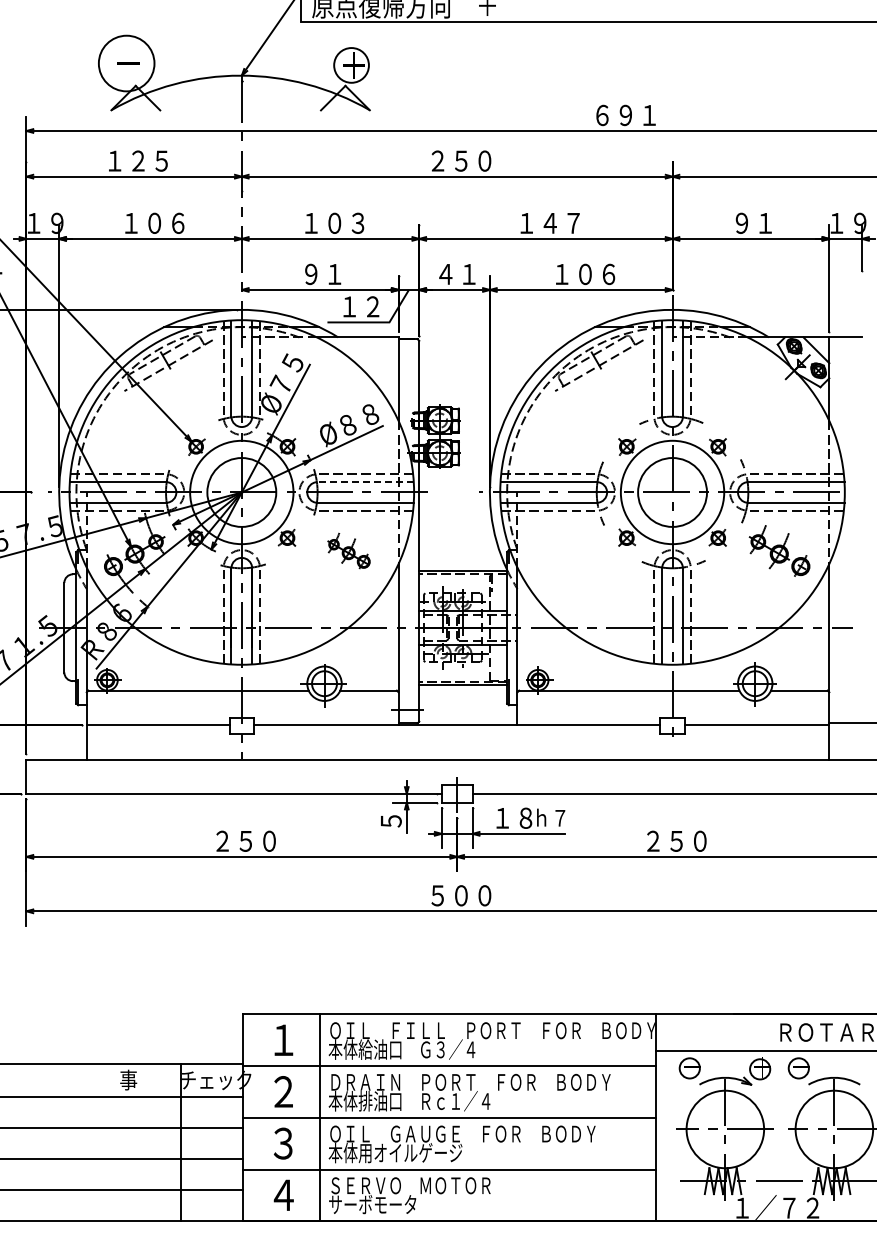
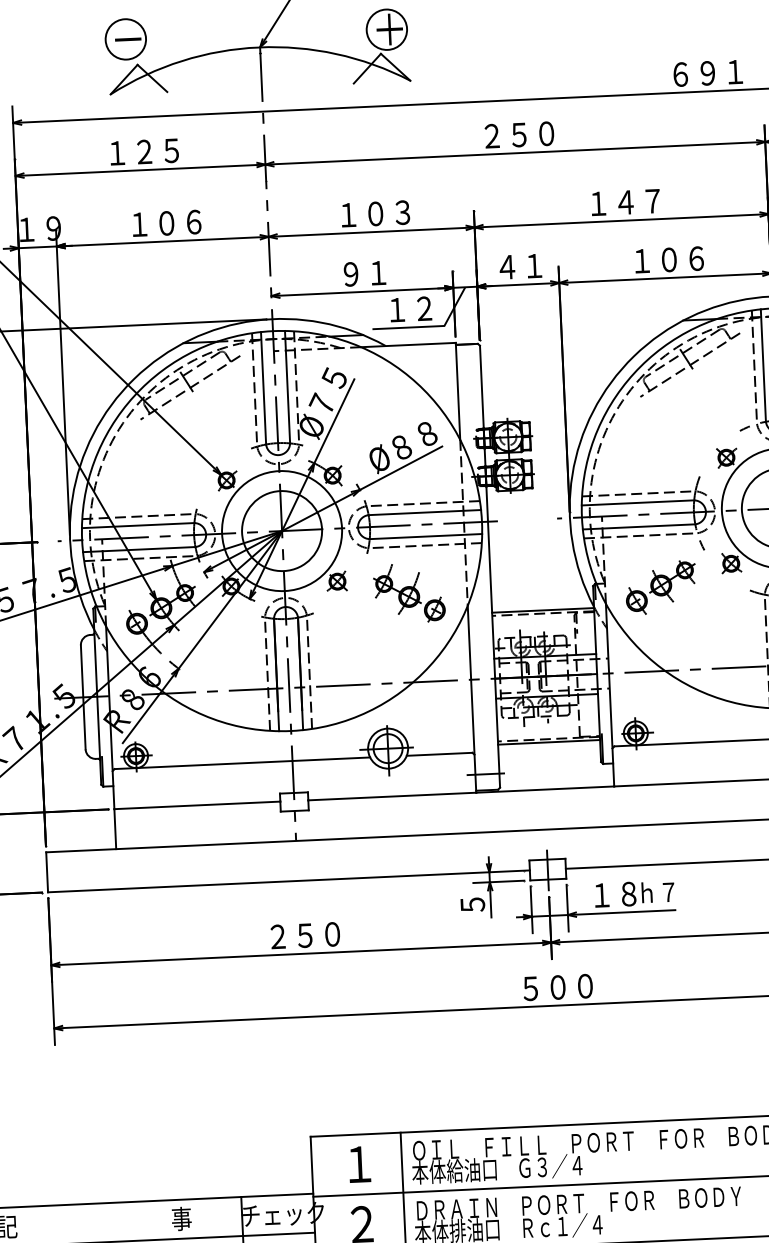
circle: (126, 63) -> (125, 39), size x0.62
line: (364, 482) -> (423, 513), dashed -> solid
part: (348, 550) -> (408, 592), size x1.43
part: (565, 555) -> (660, 587), added

